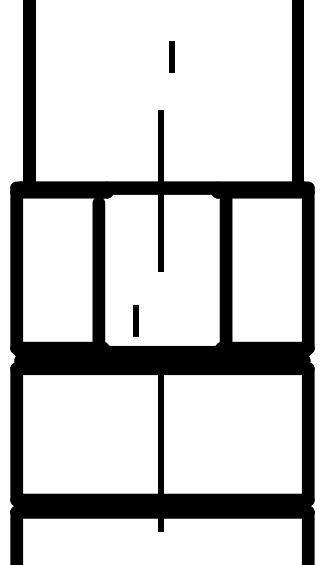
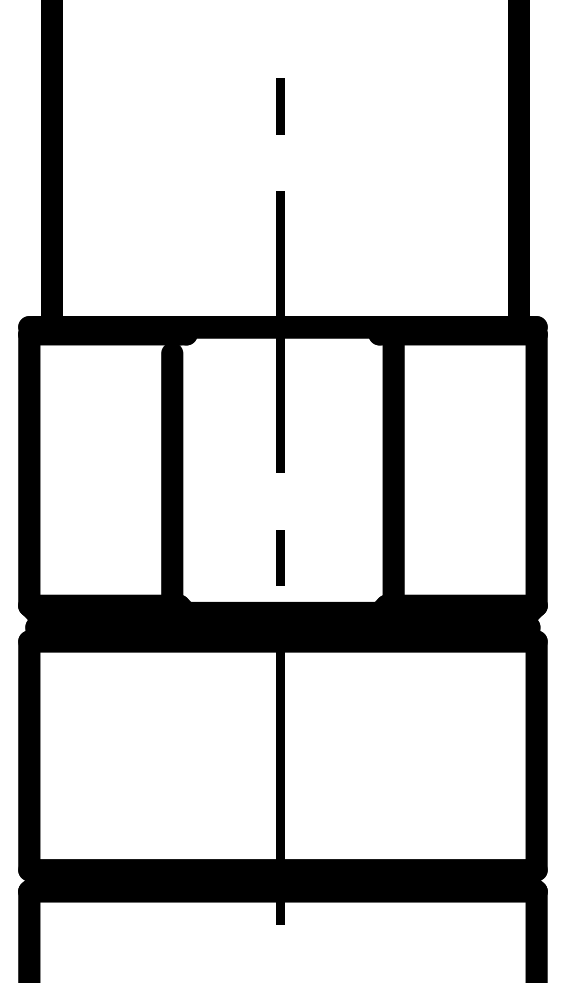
part: (171, 56) -> (279, 105), moved
part: (135, 320) -> (279, 557), moved

